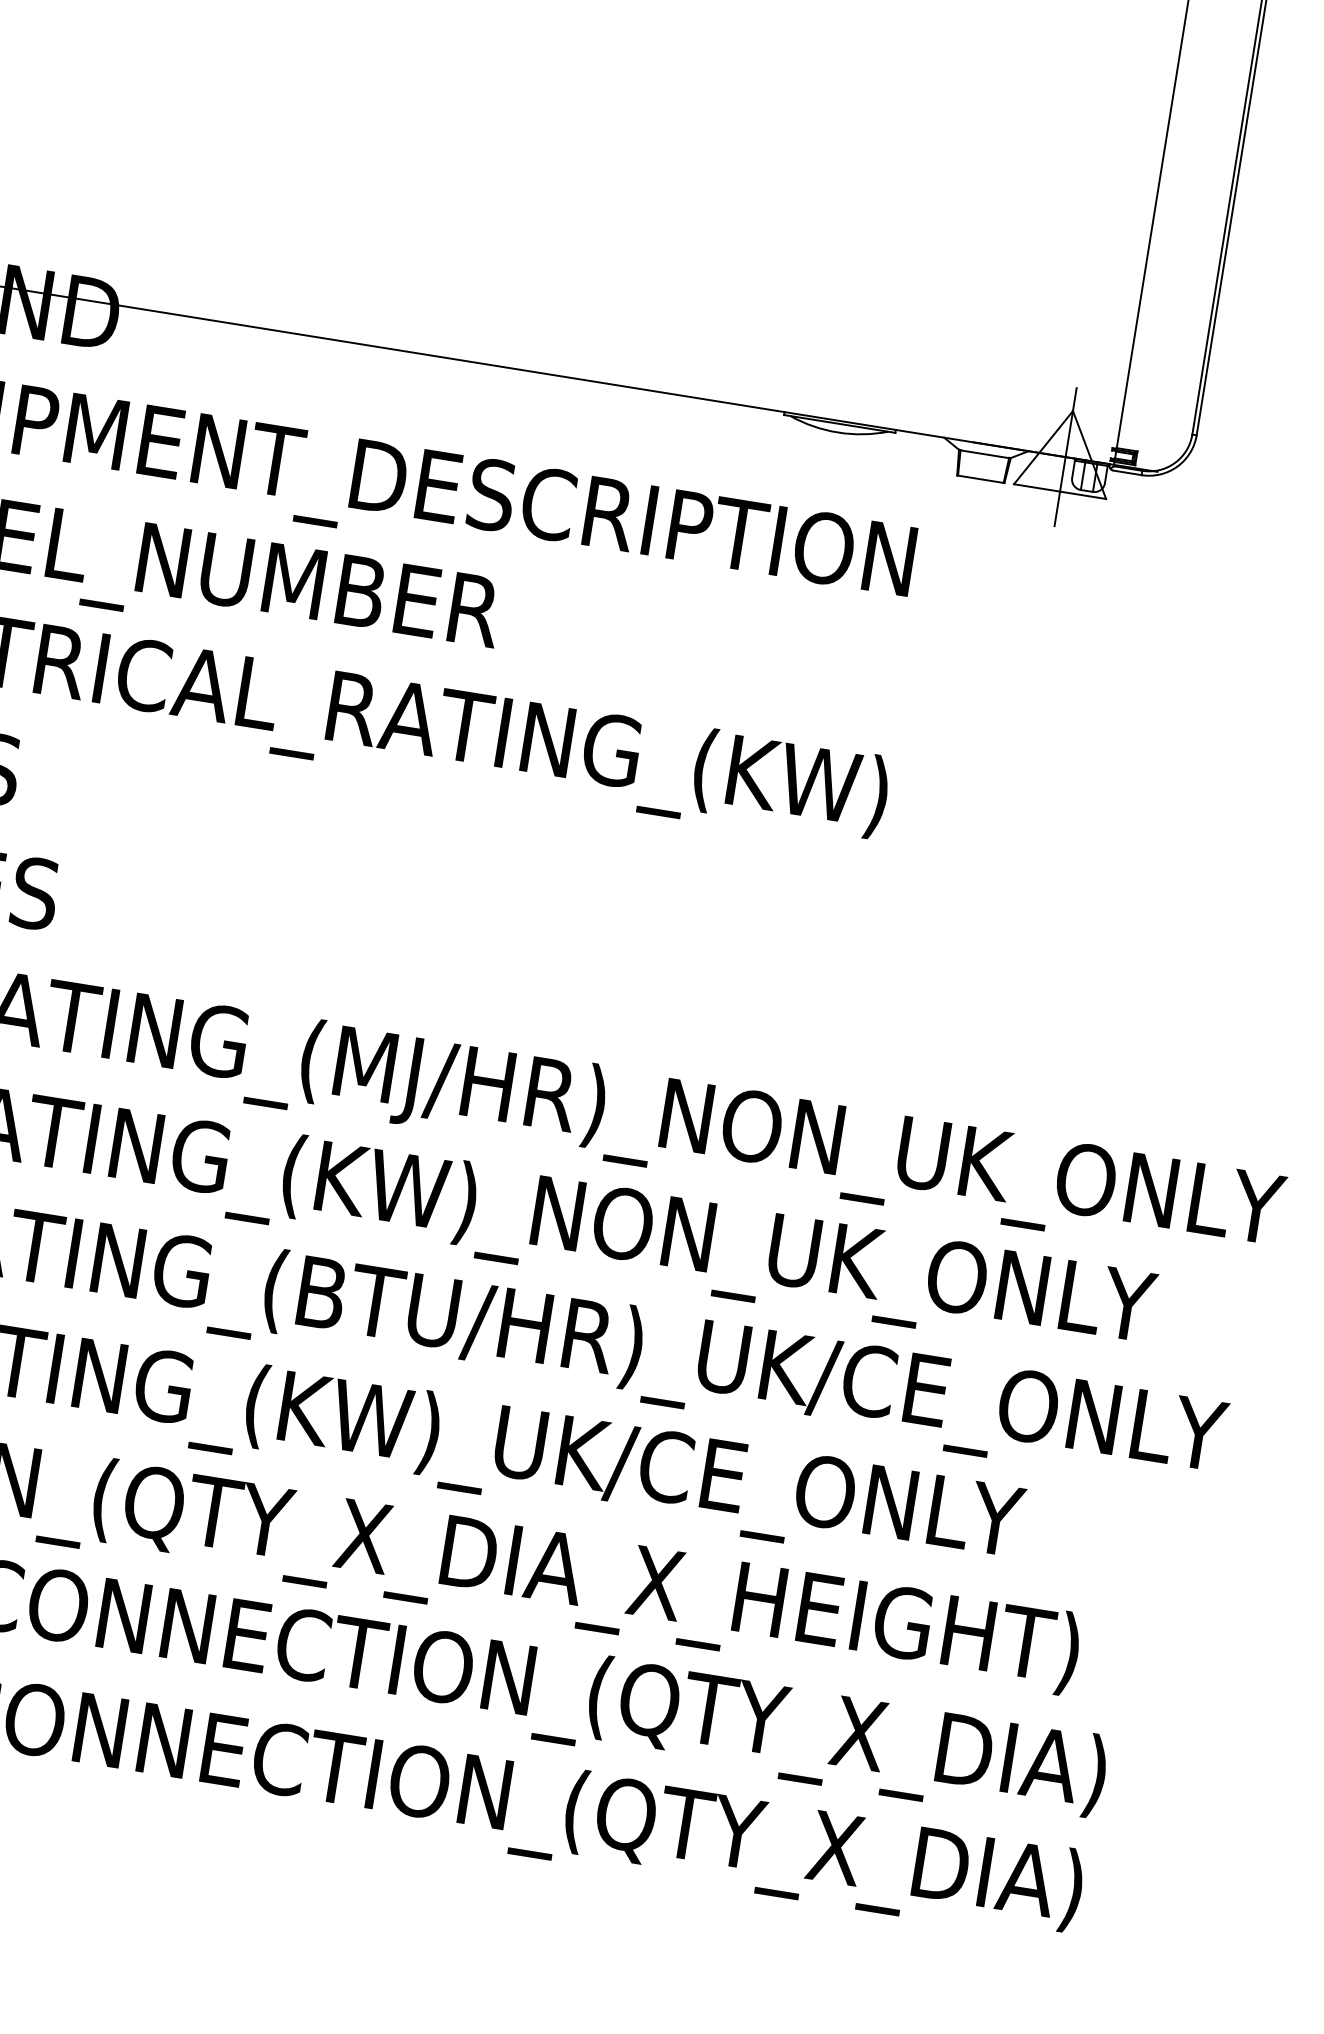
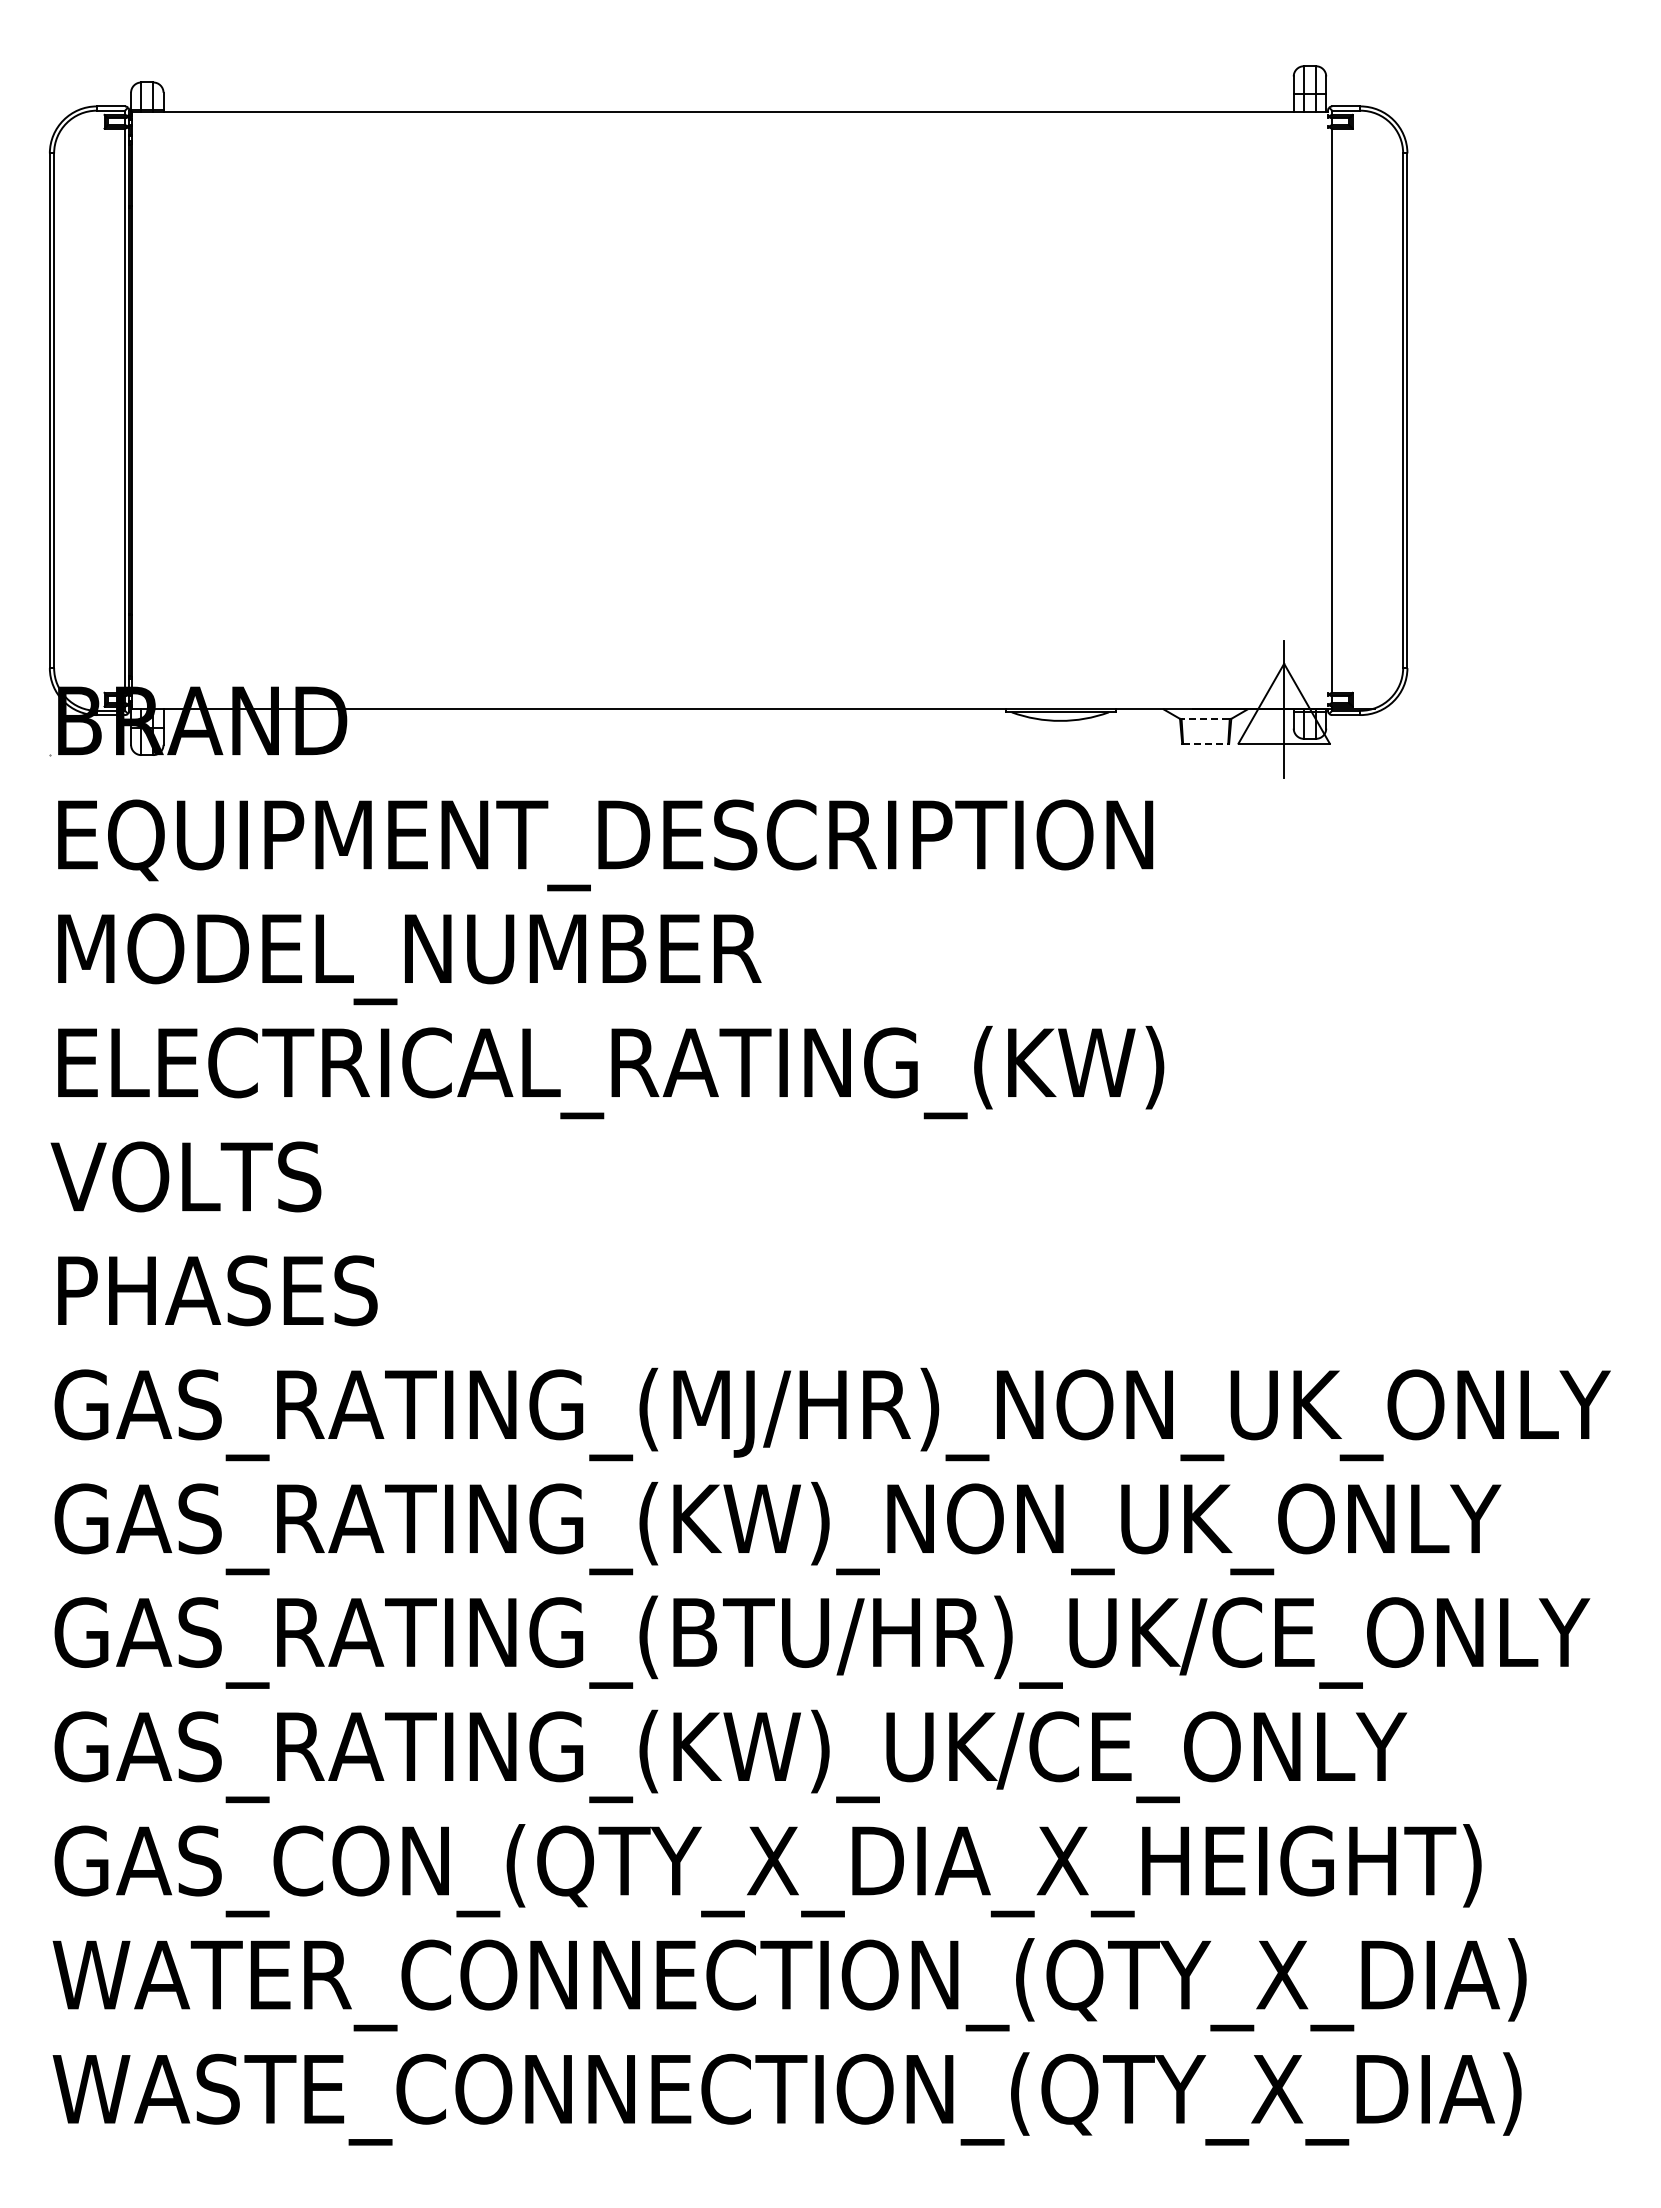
line: (984, 454) -> (1205, 719), solid -> dashed
line: (980, 479) -> (1205, 744), solid -> dashed

